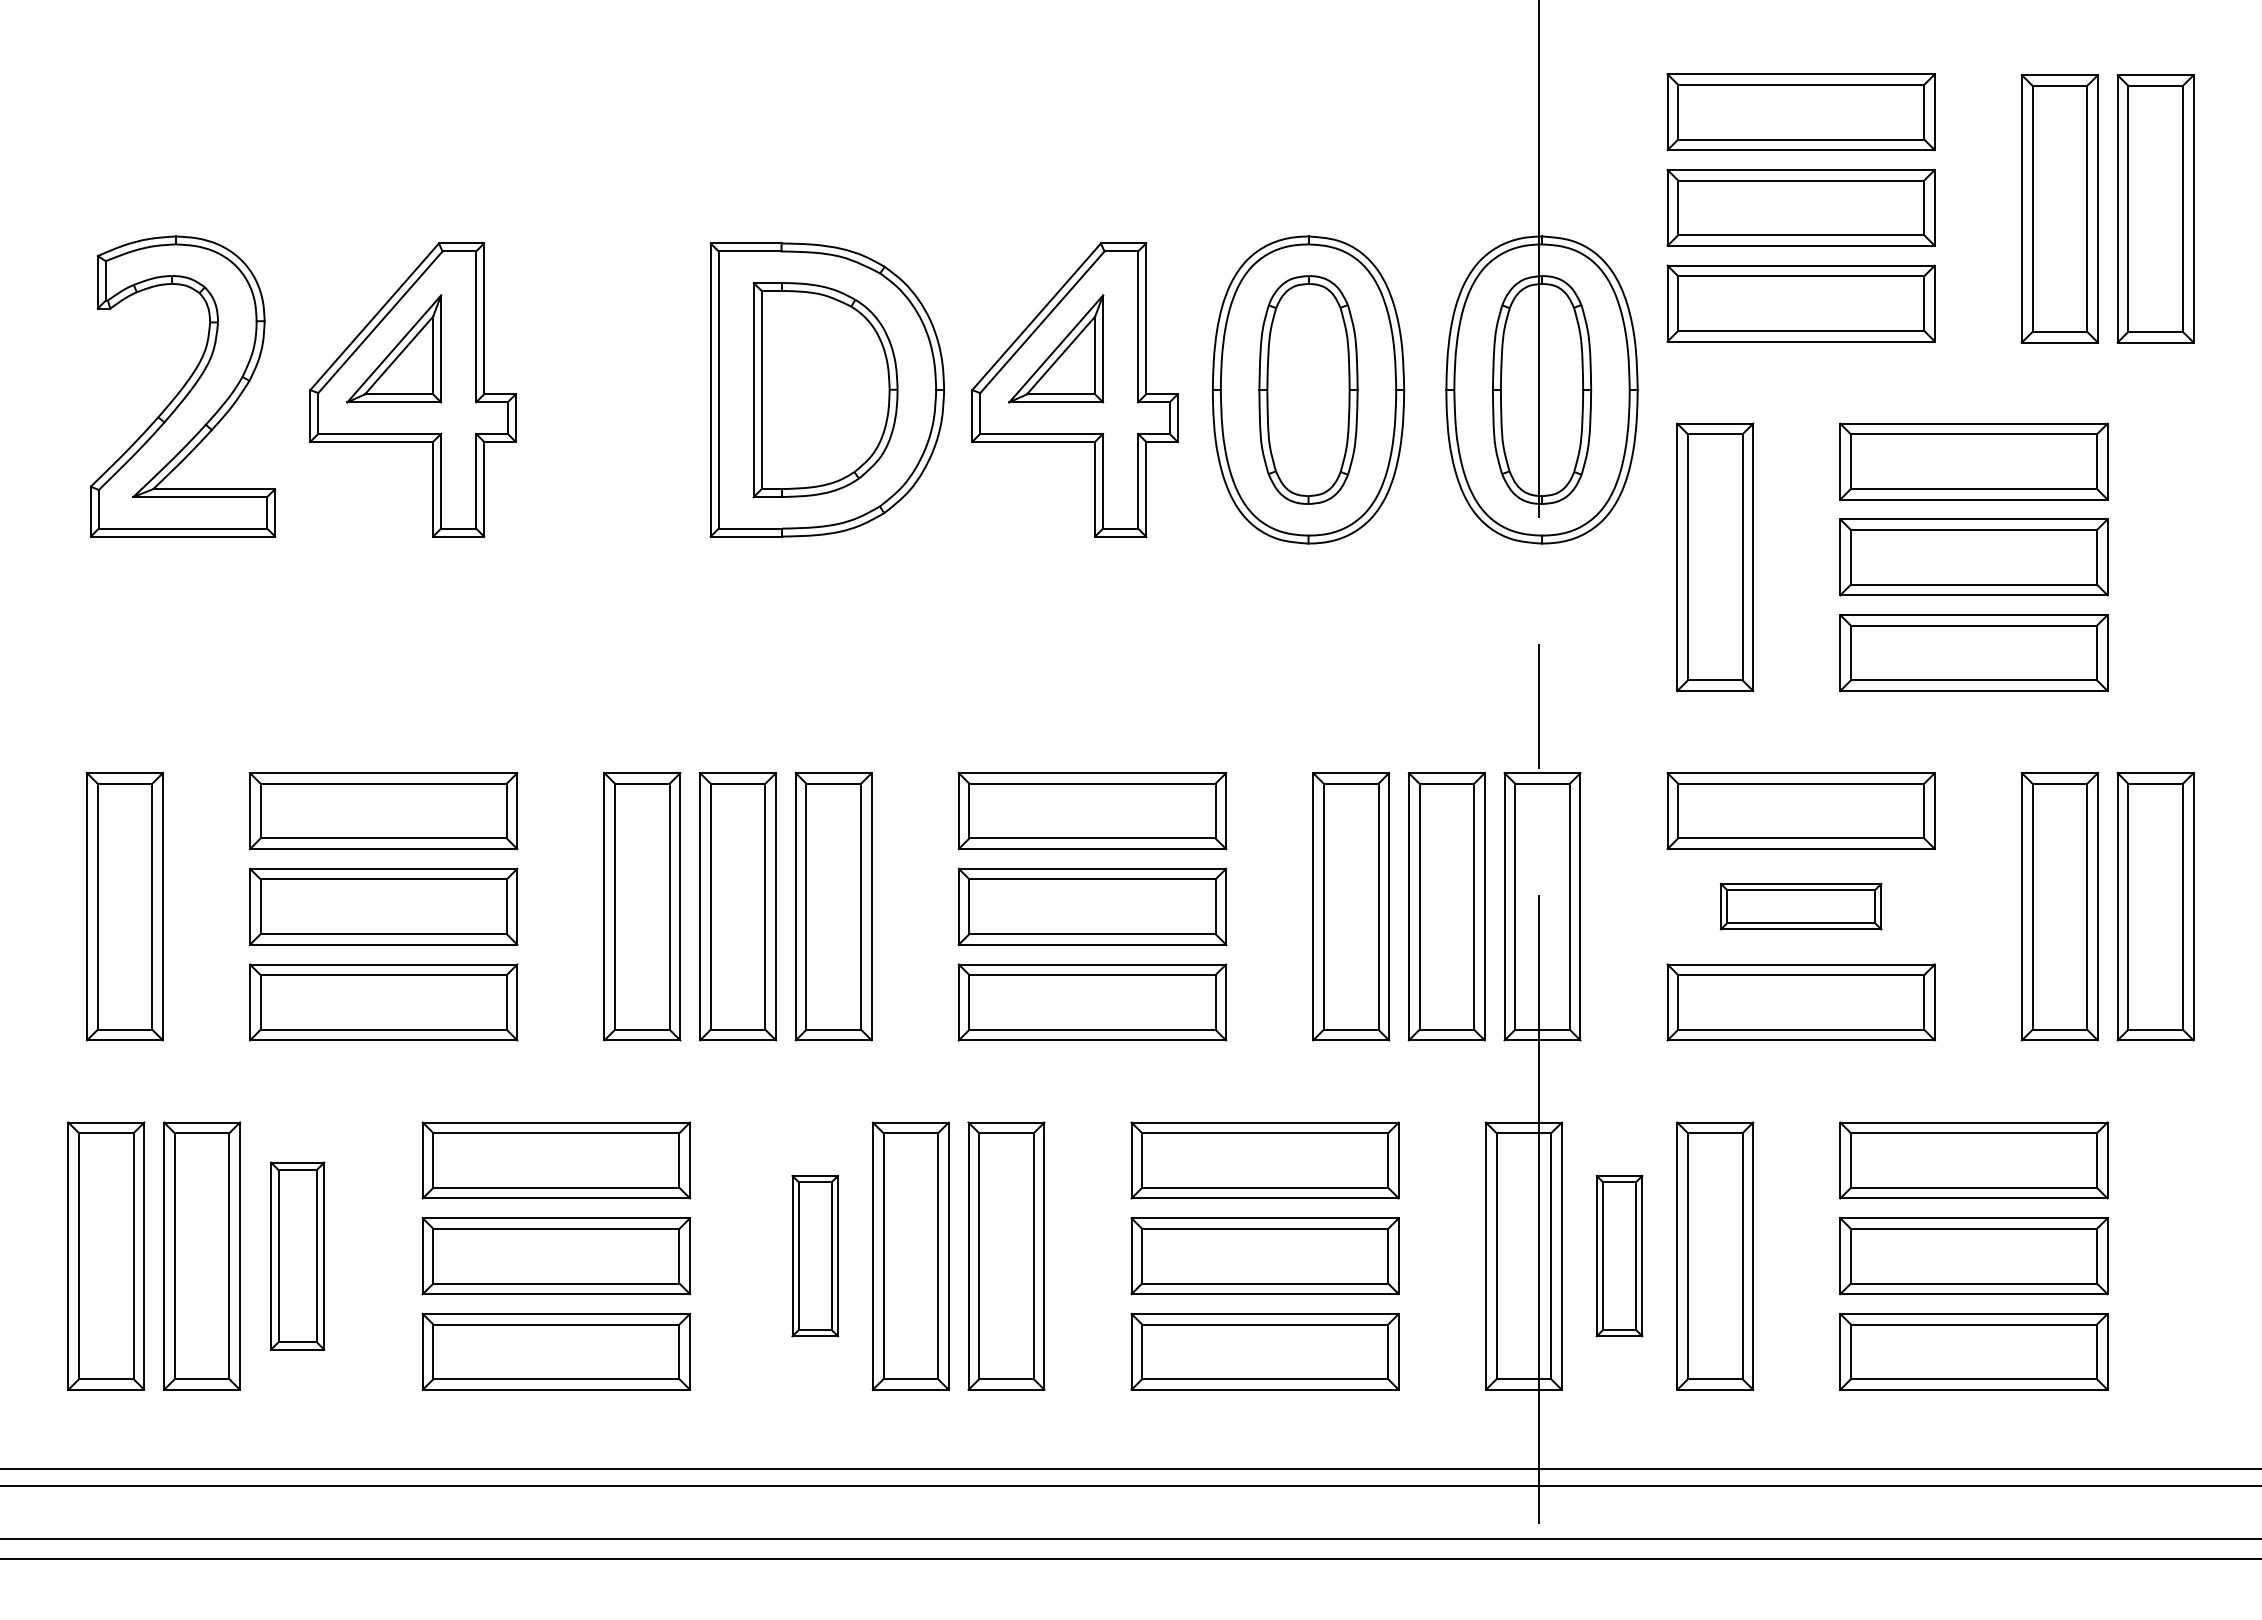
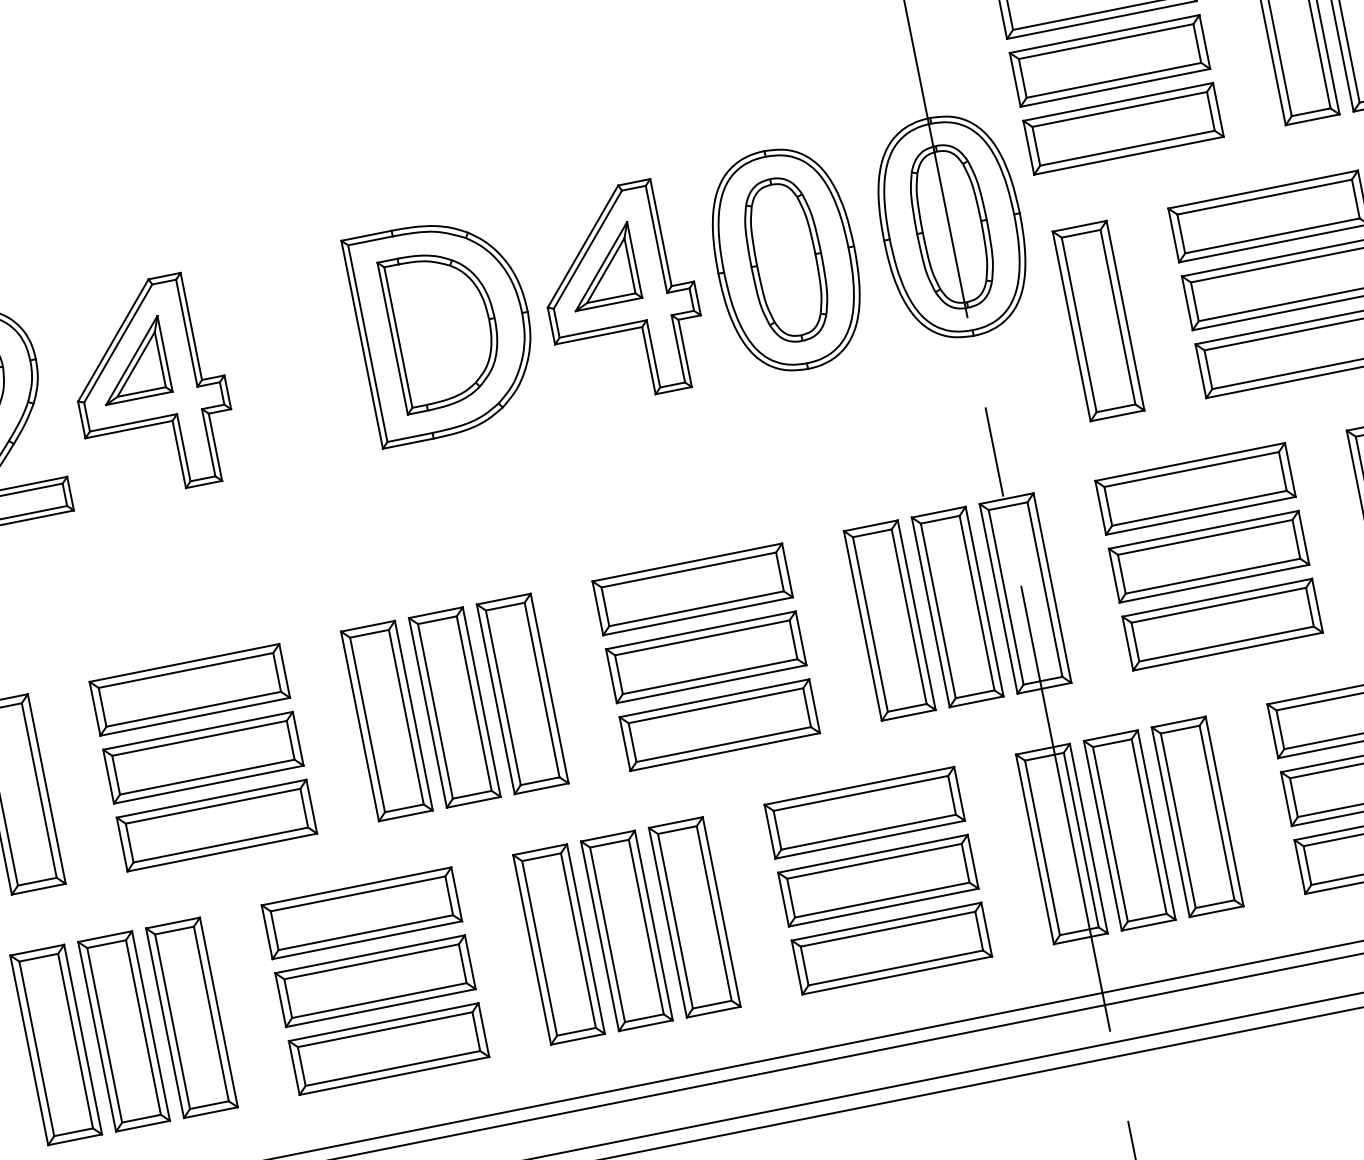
part: (1800, 906) -> (1208, 556), size x1.67
part: (297, 1255) -> (191, 1017), size x1.43
part: (815, 1255) -> (559, 943), size x1.67
part: (1619, 1255) -> (1129, 829), size x1.67

